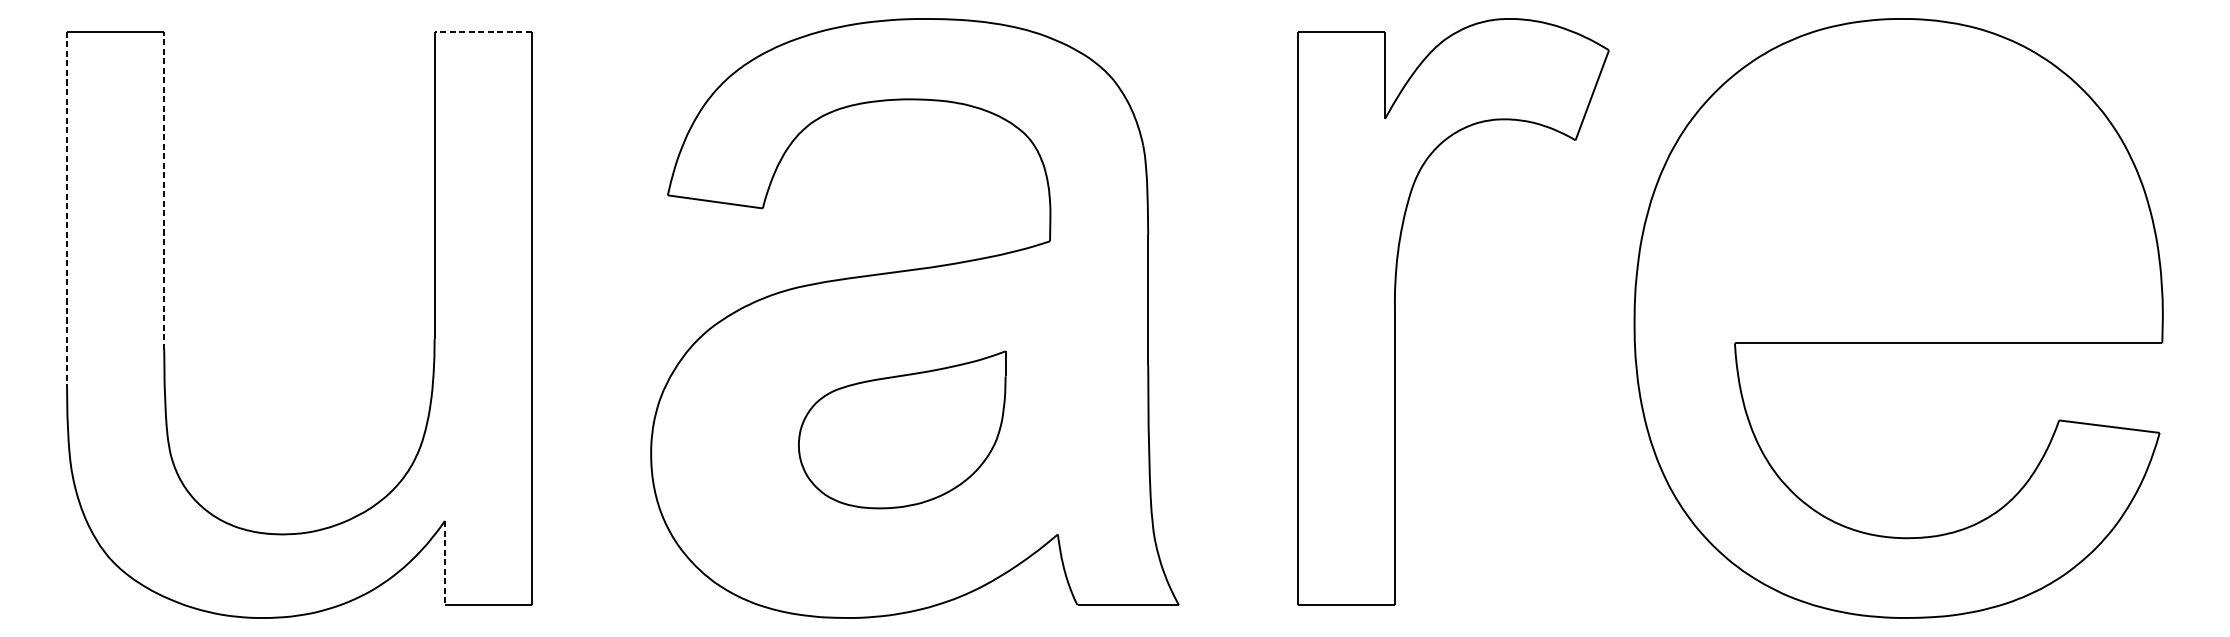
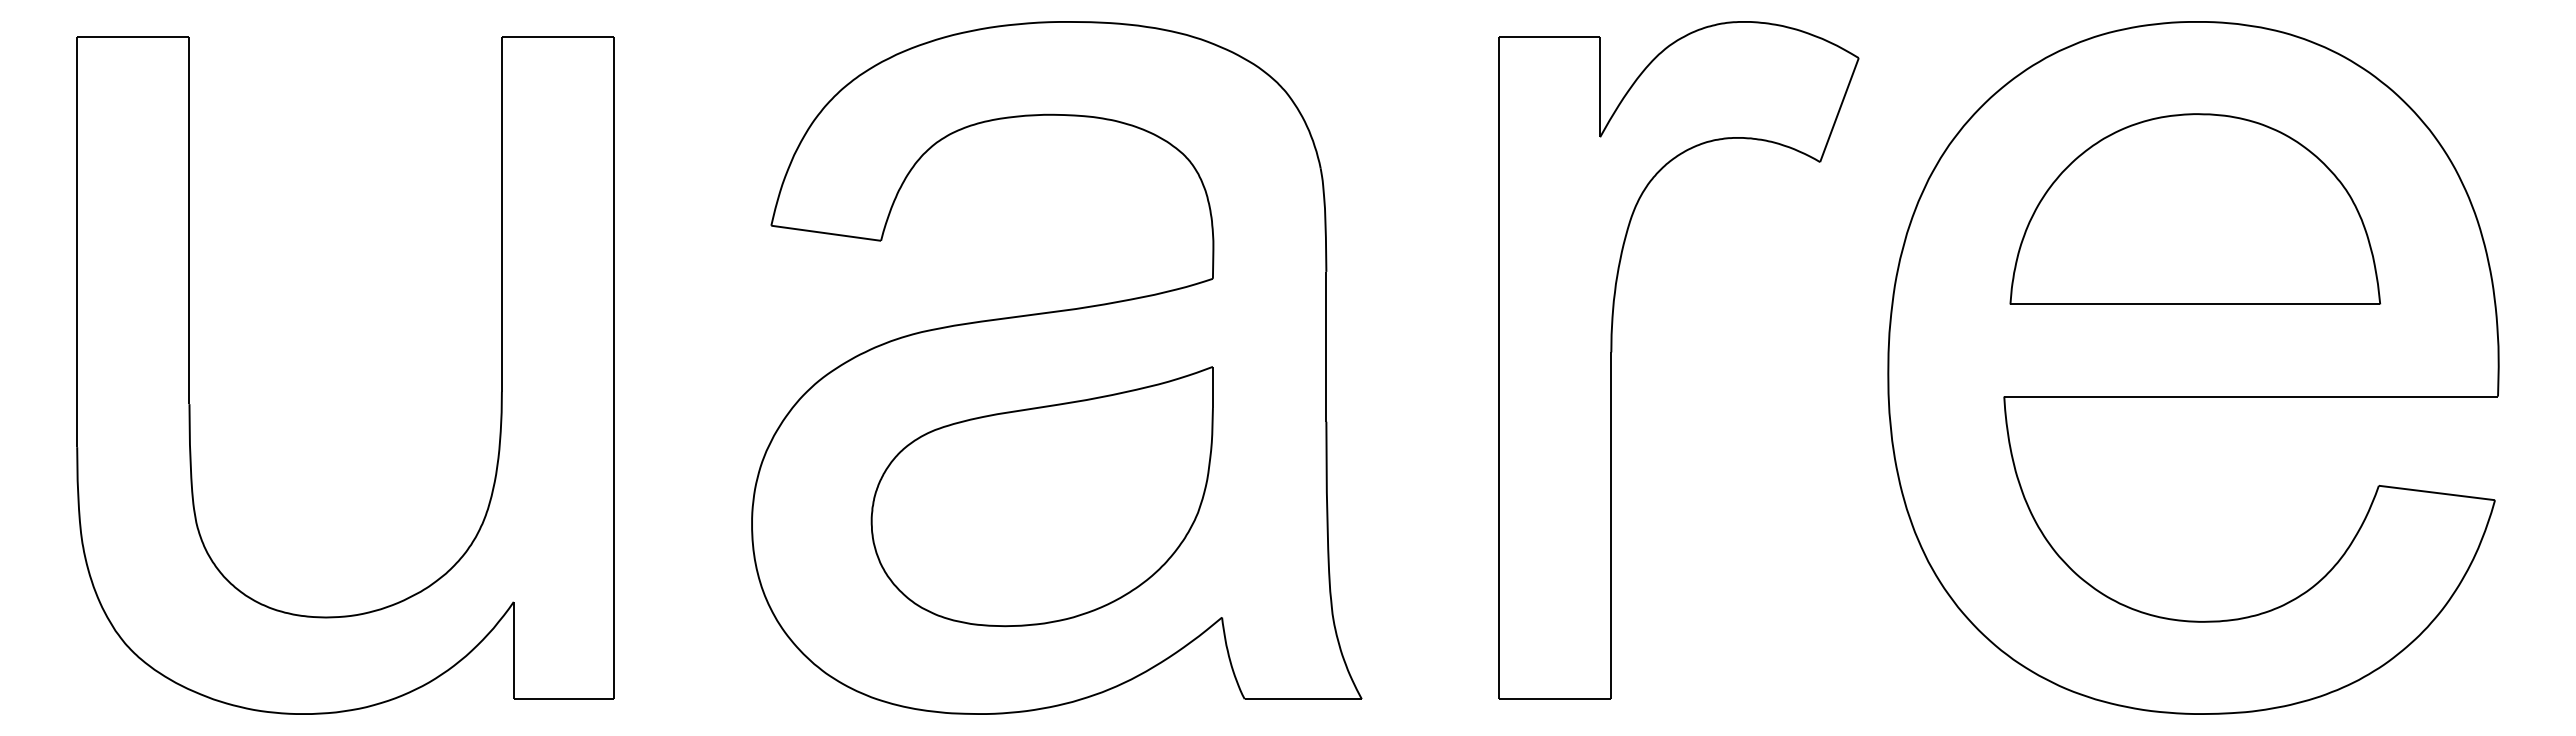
line: (482, 31) -> (557, 36), dashed -> solid
part: (1900, 180) -> (2195, 208), added
line: (164, 190) -> (189, 220), dashed -> solid
line: (67, 209) -> (77, 242), dashed -> solid
part: (901, 429) -> (1041, 496), size x1.43
line: (444, 563) -> (513, 650), dashed -> solid

